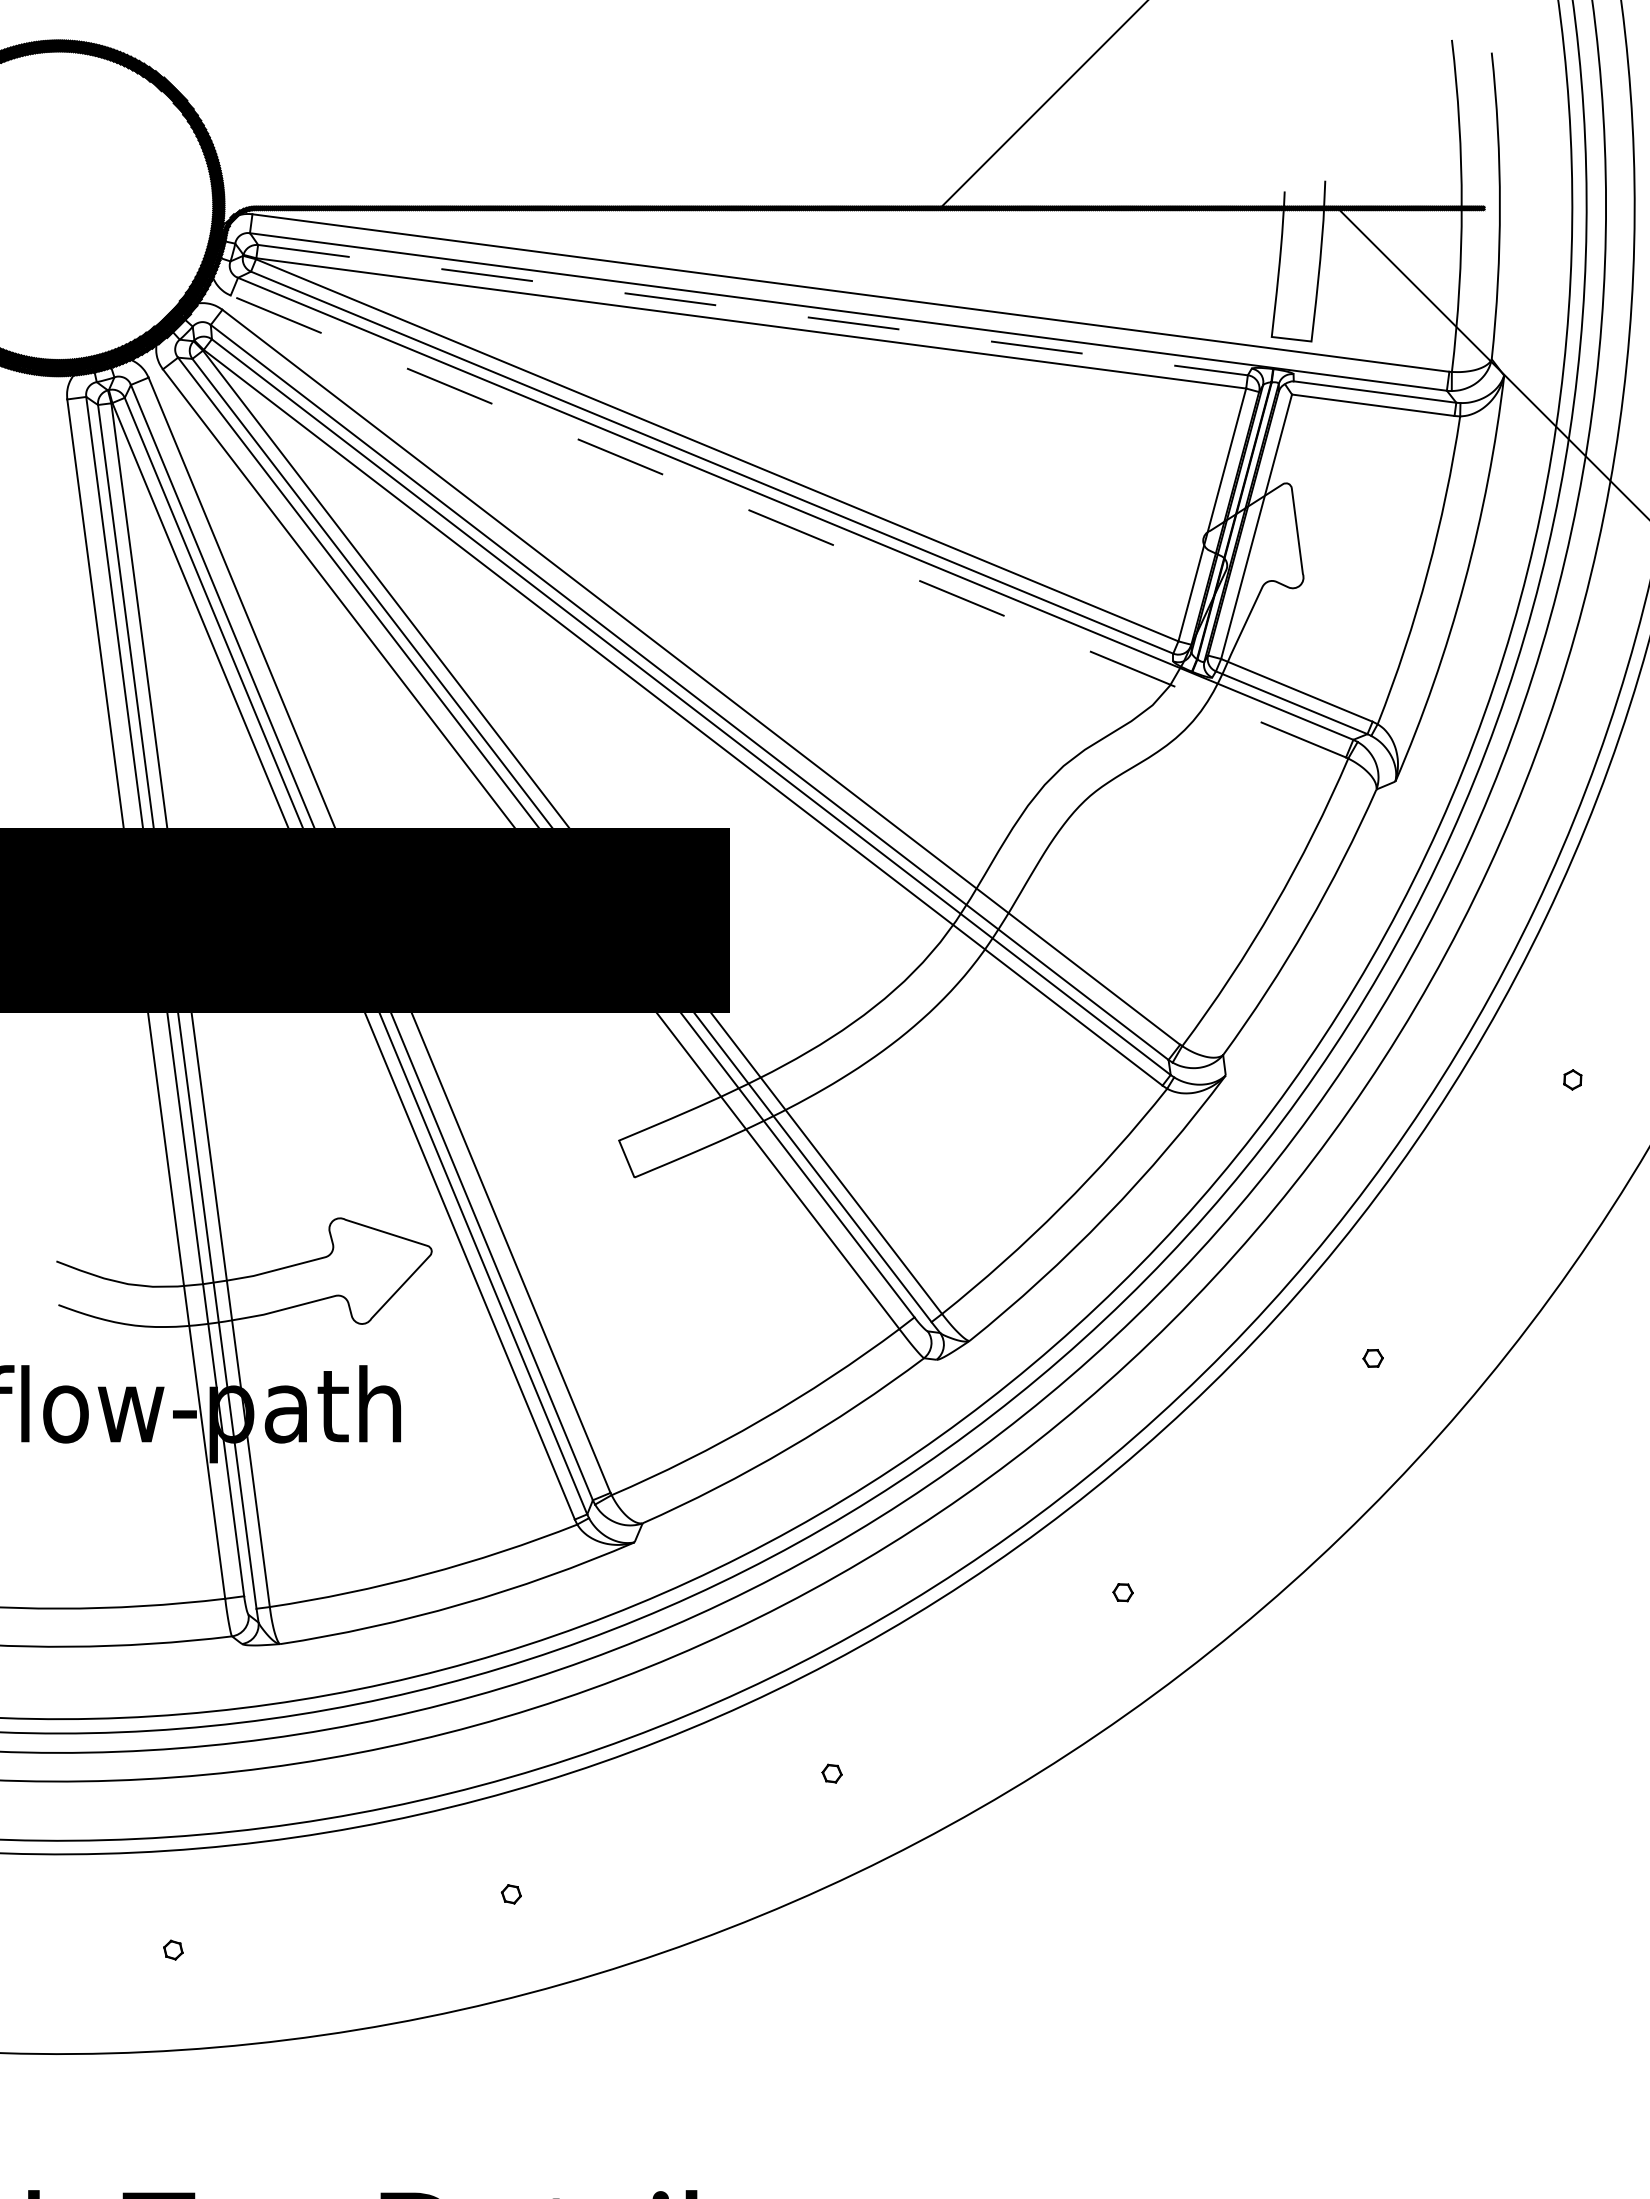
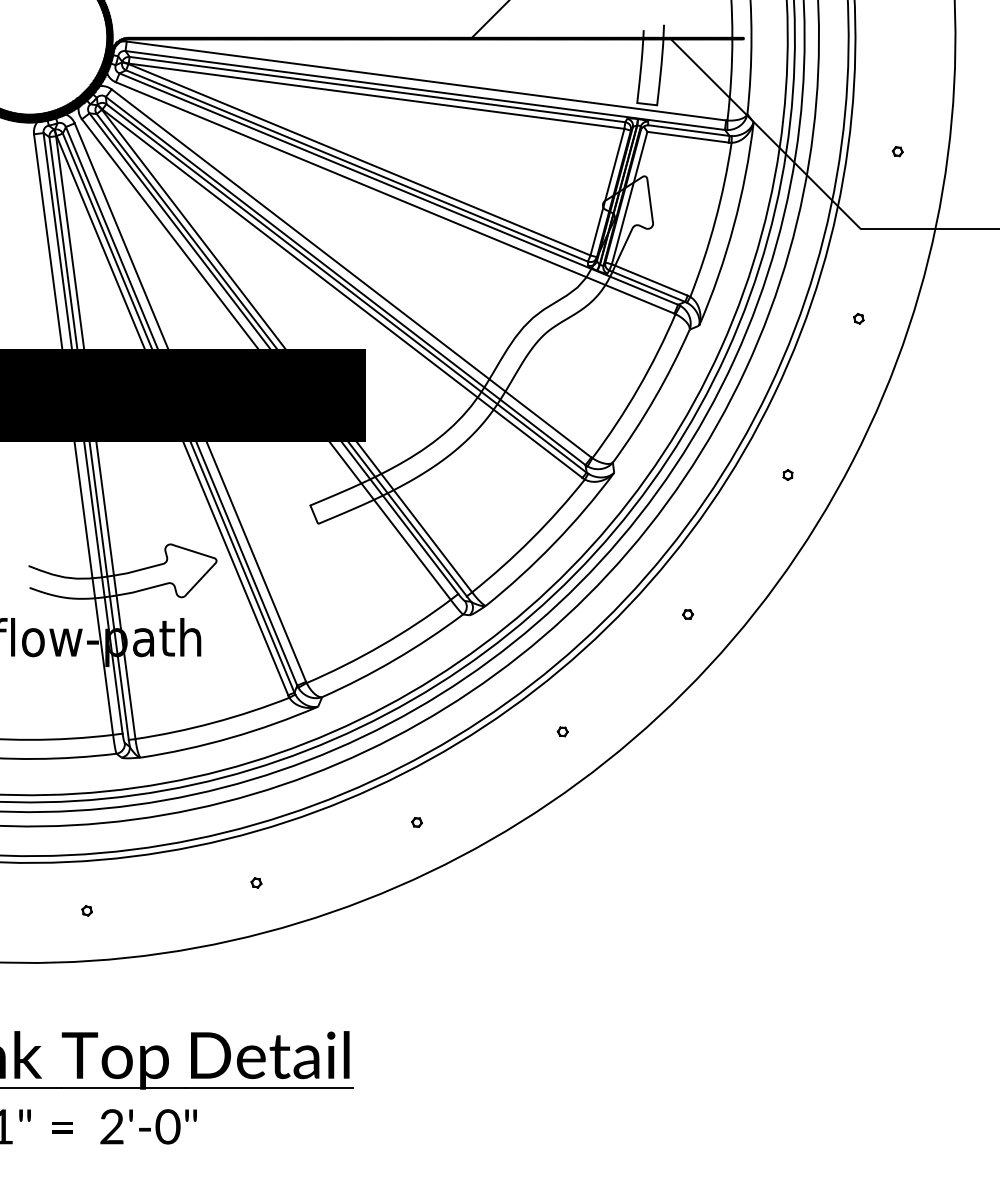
line: (753, 309) -> (377, 89), dashed -> solid
line: (787, 525) -> (394, 197), dashed -> solid

